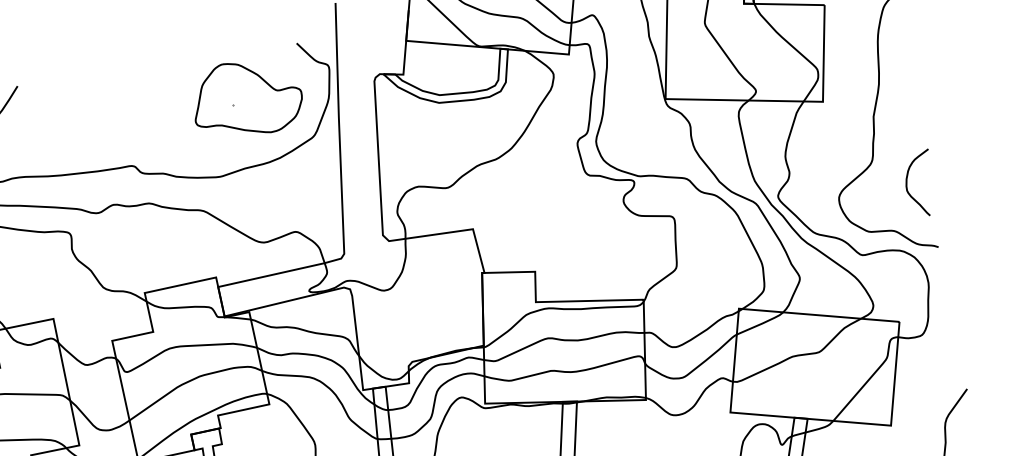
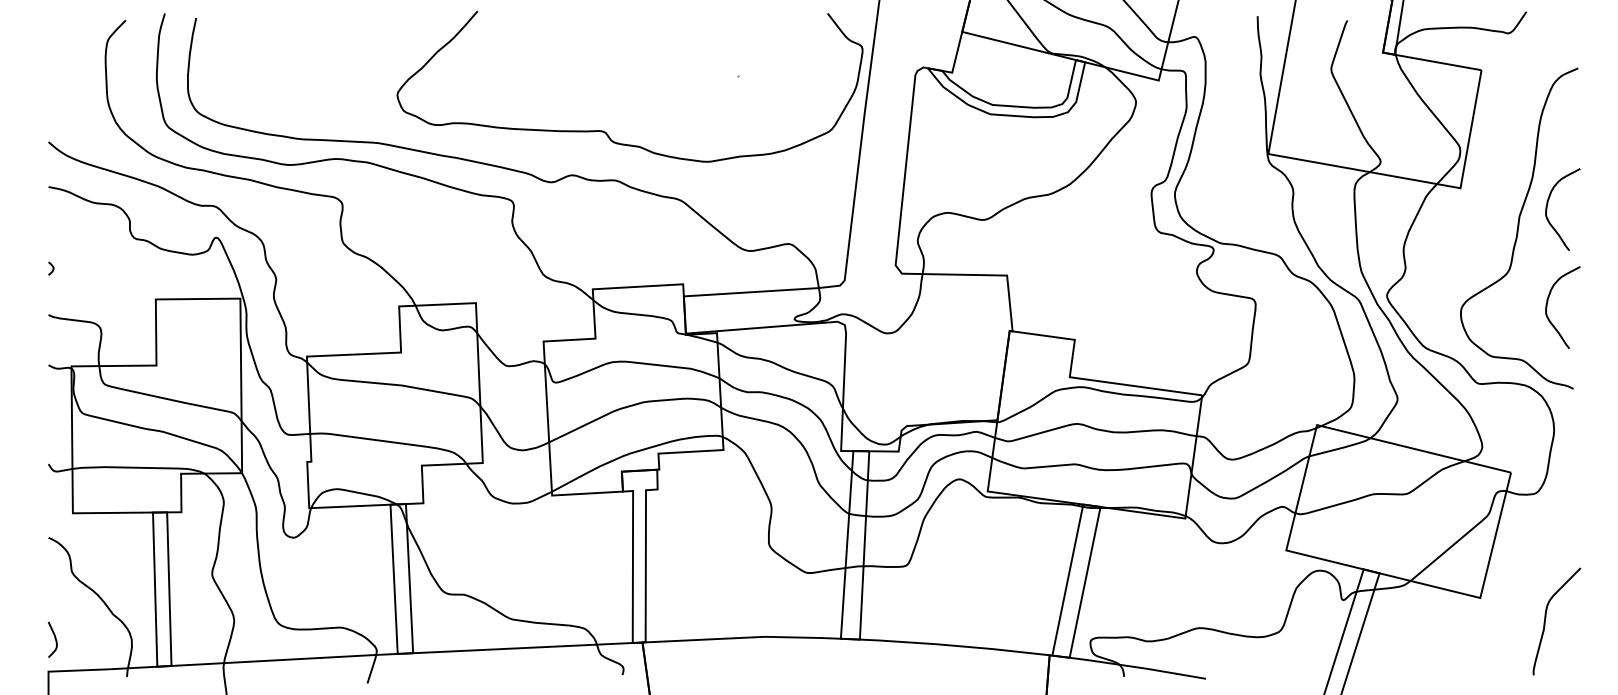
part: (247, 97) -> (756, 70), removed
curve: (894, 107) -> (1547, 209), added

